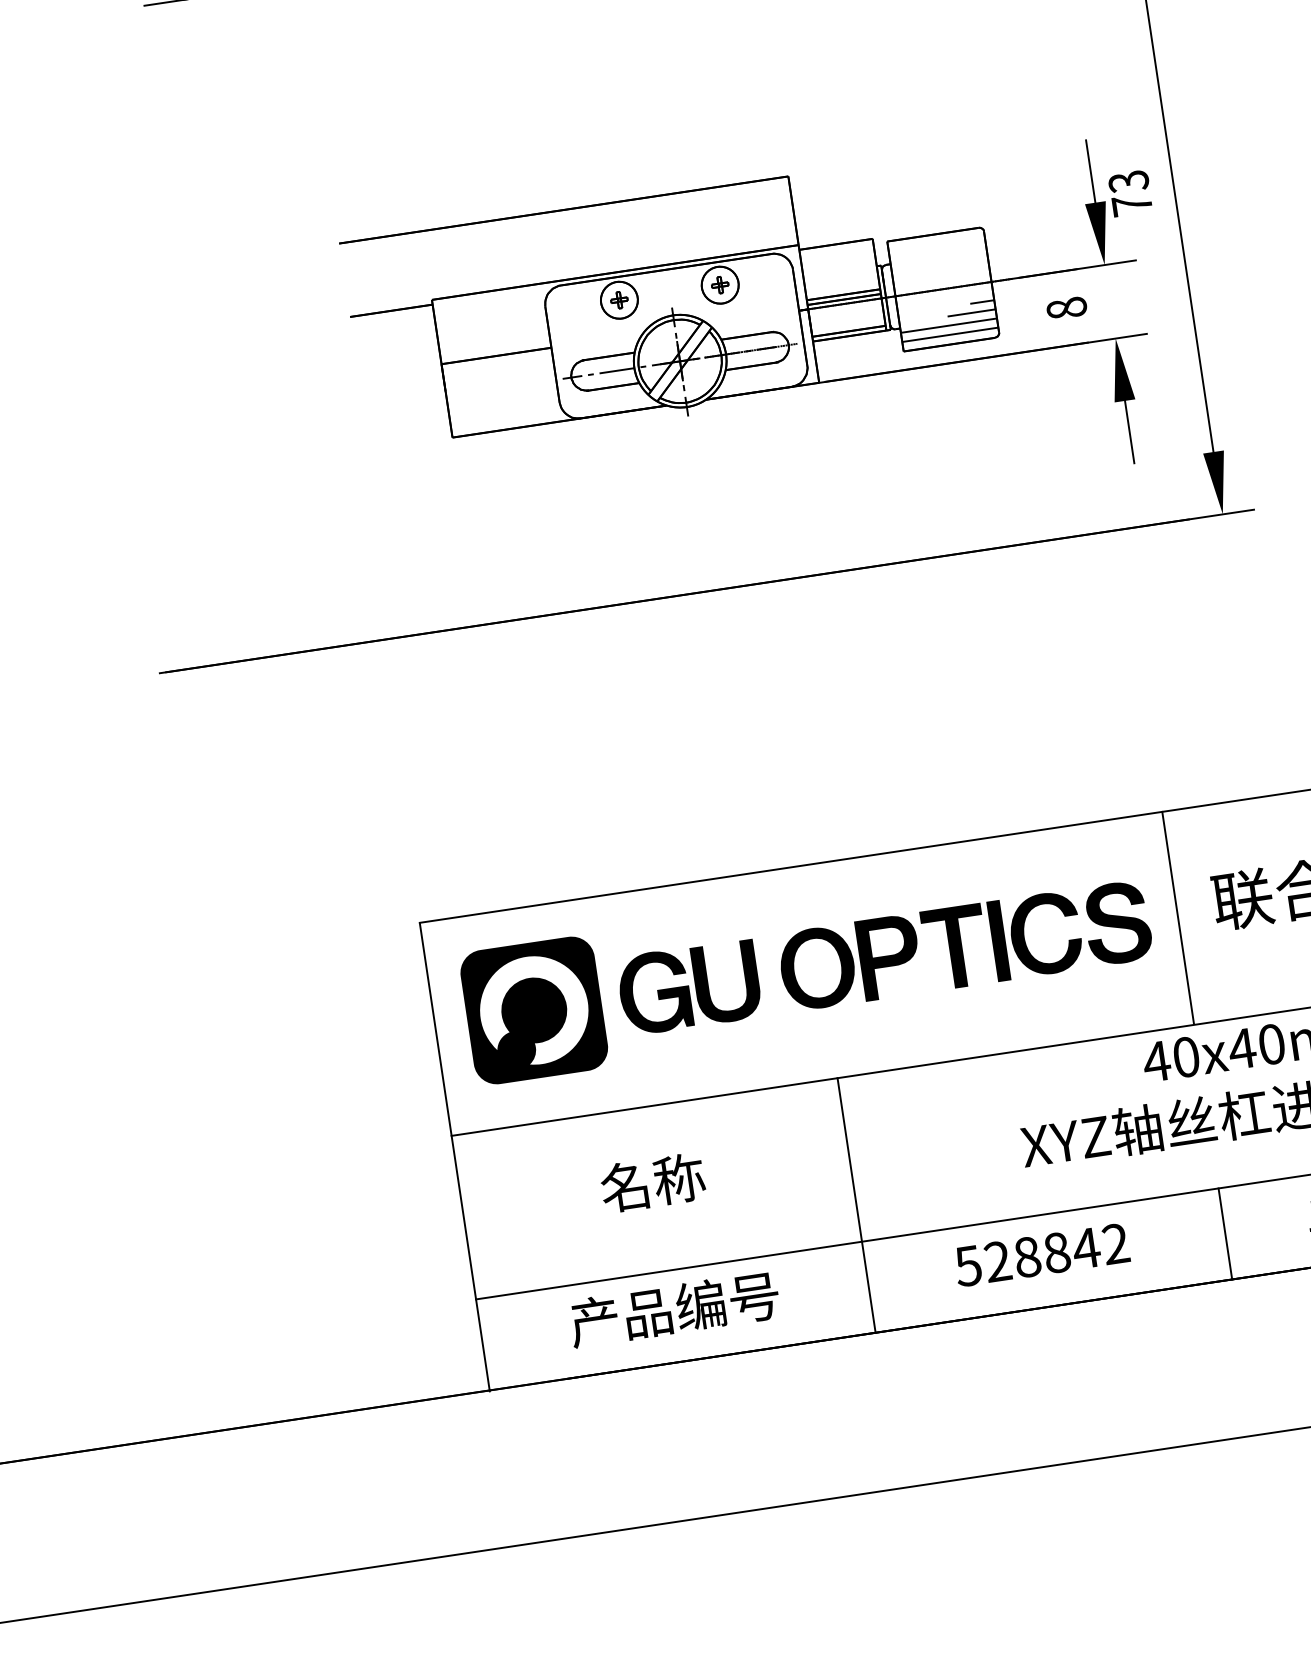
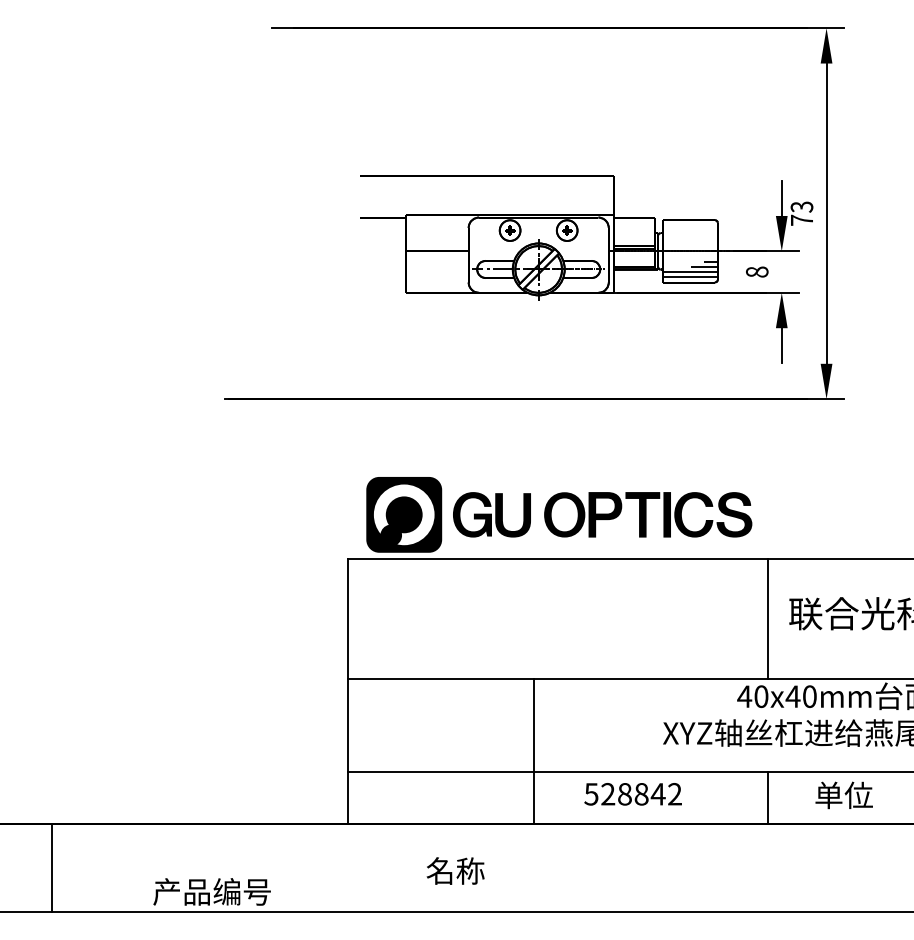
part: (808, 968) -> (559, 514), moved
text: (652, 1181) -> (455, 870), moved
line: (856, 1205) -> (533, 751), moved
text: (1040, 1255) -> (632, 794), moved
text: (673, 1308) -> (211, 891), moved

